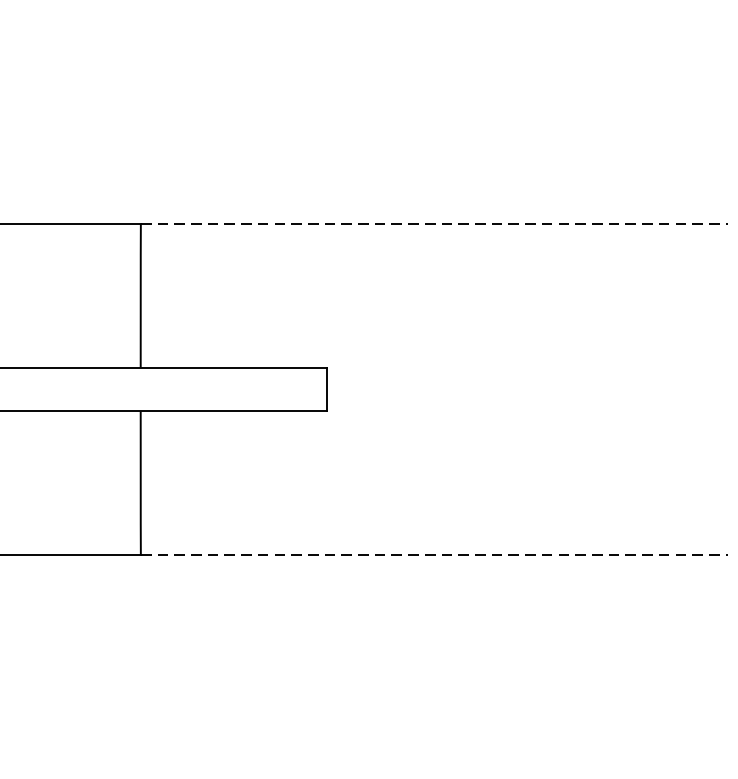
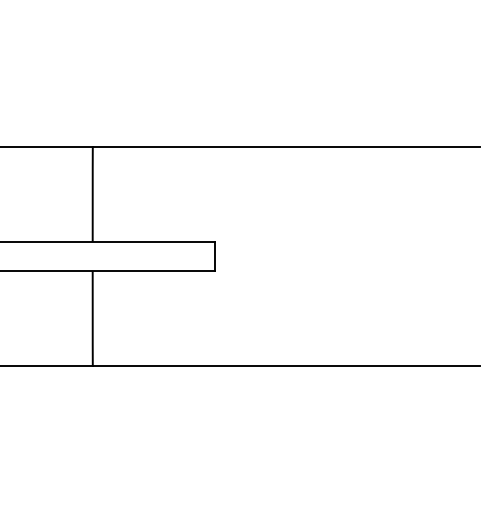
line: (435, 223) -> (286, 147), dashed -> solid
line: (435, 555) -> (286, 365), dashed -> solid

